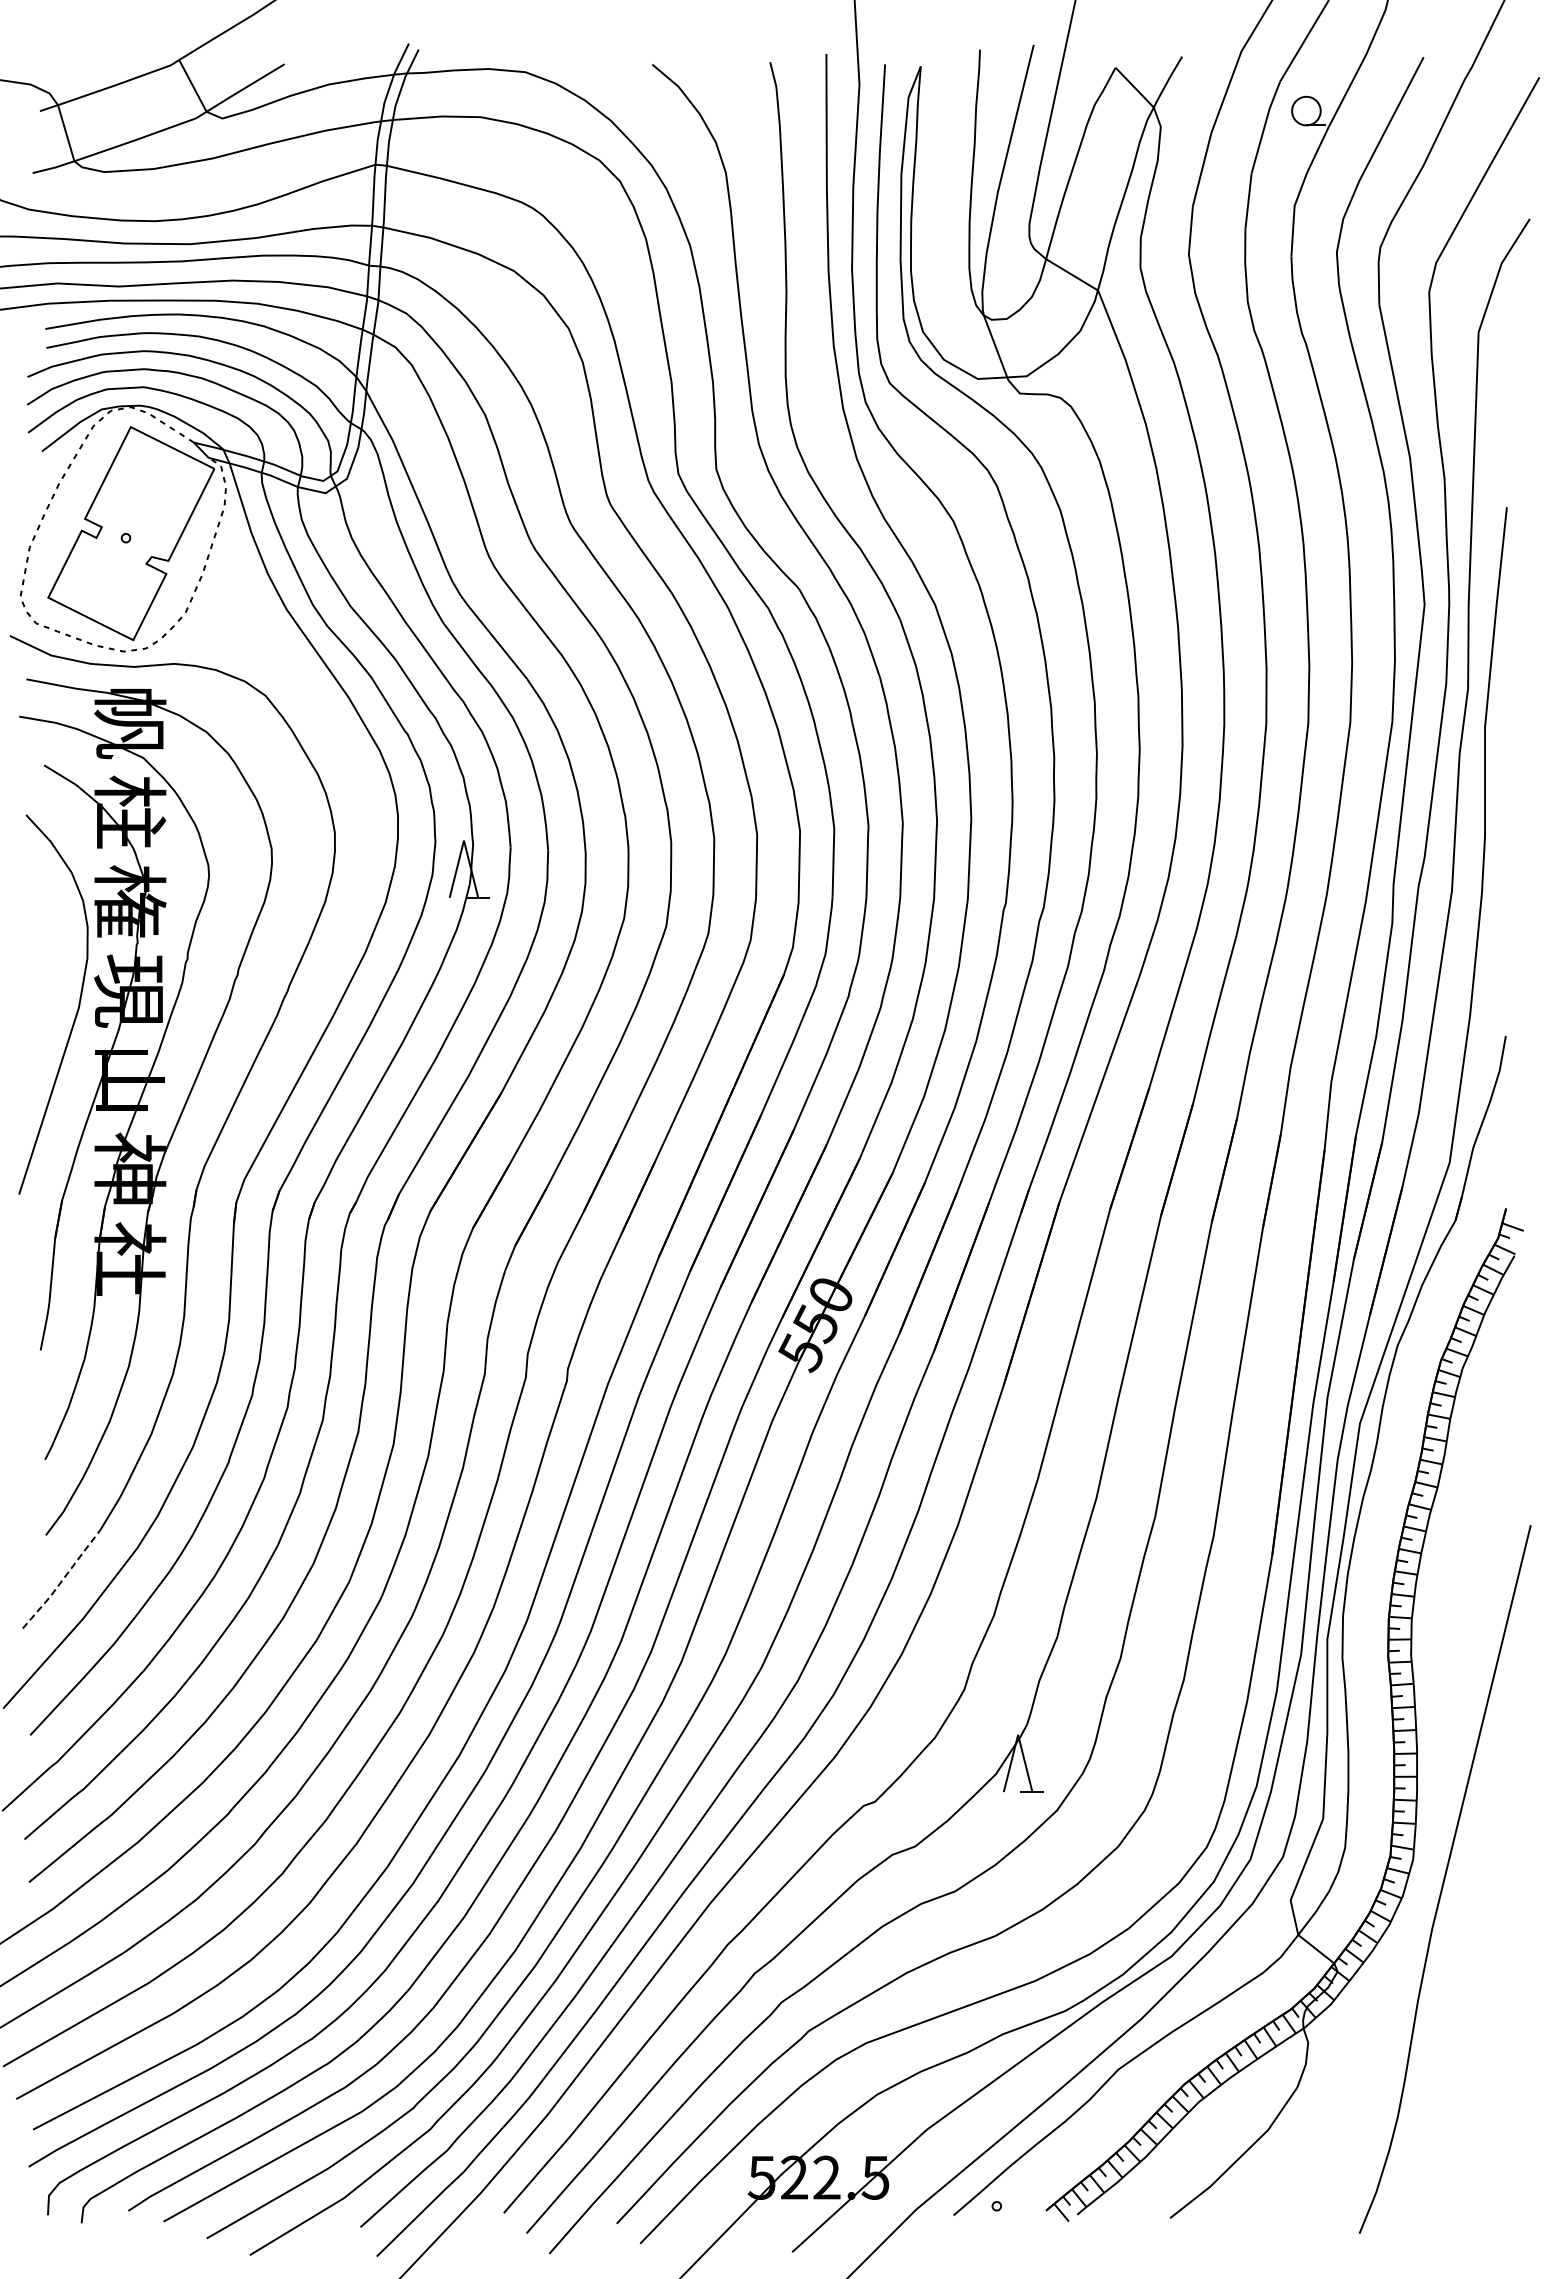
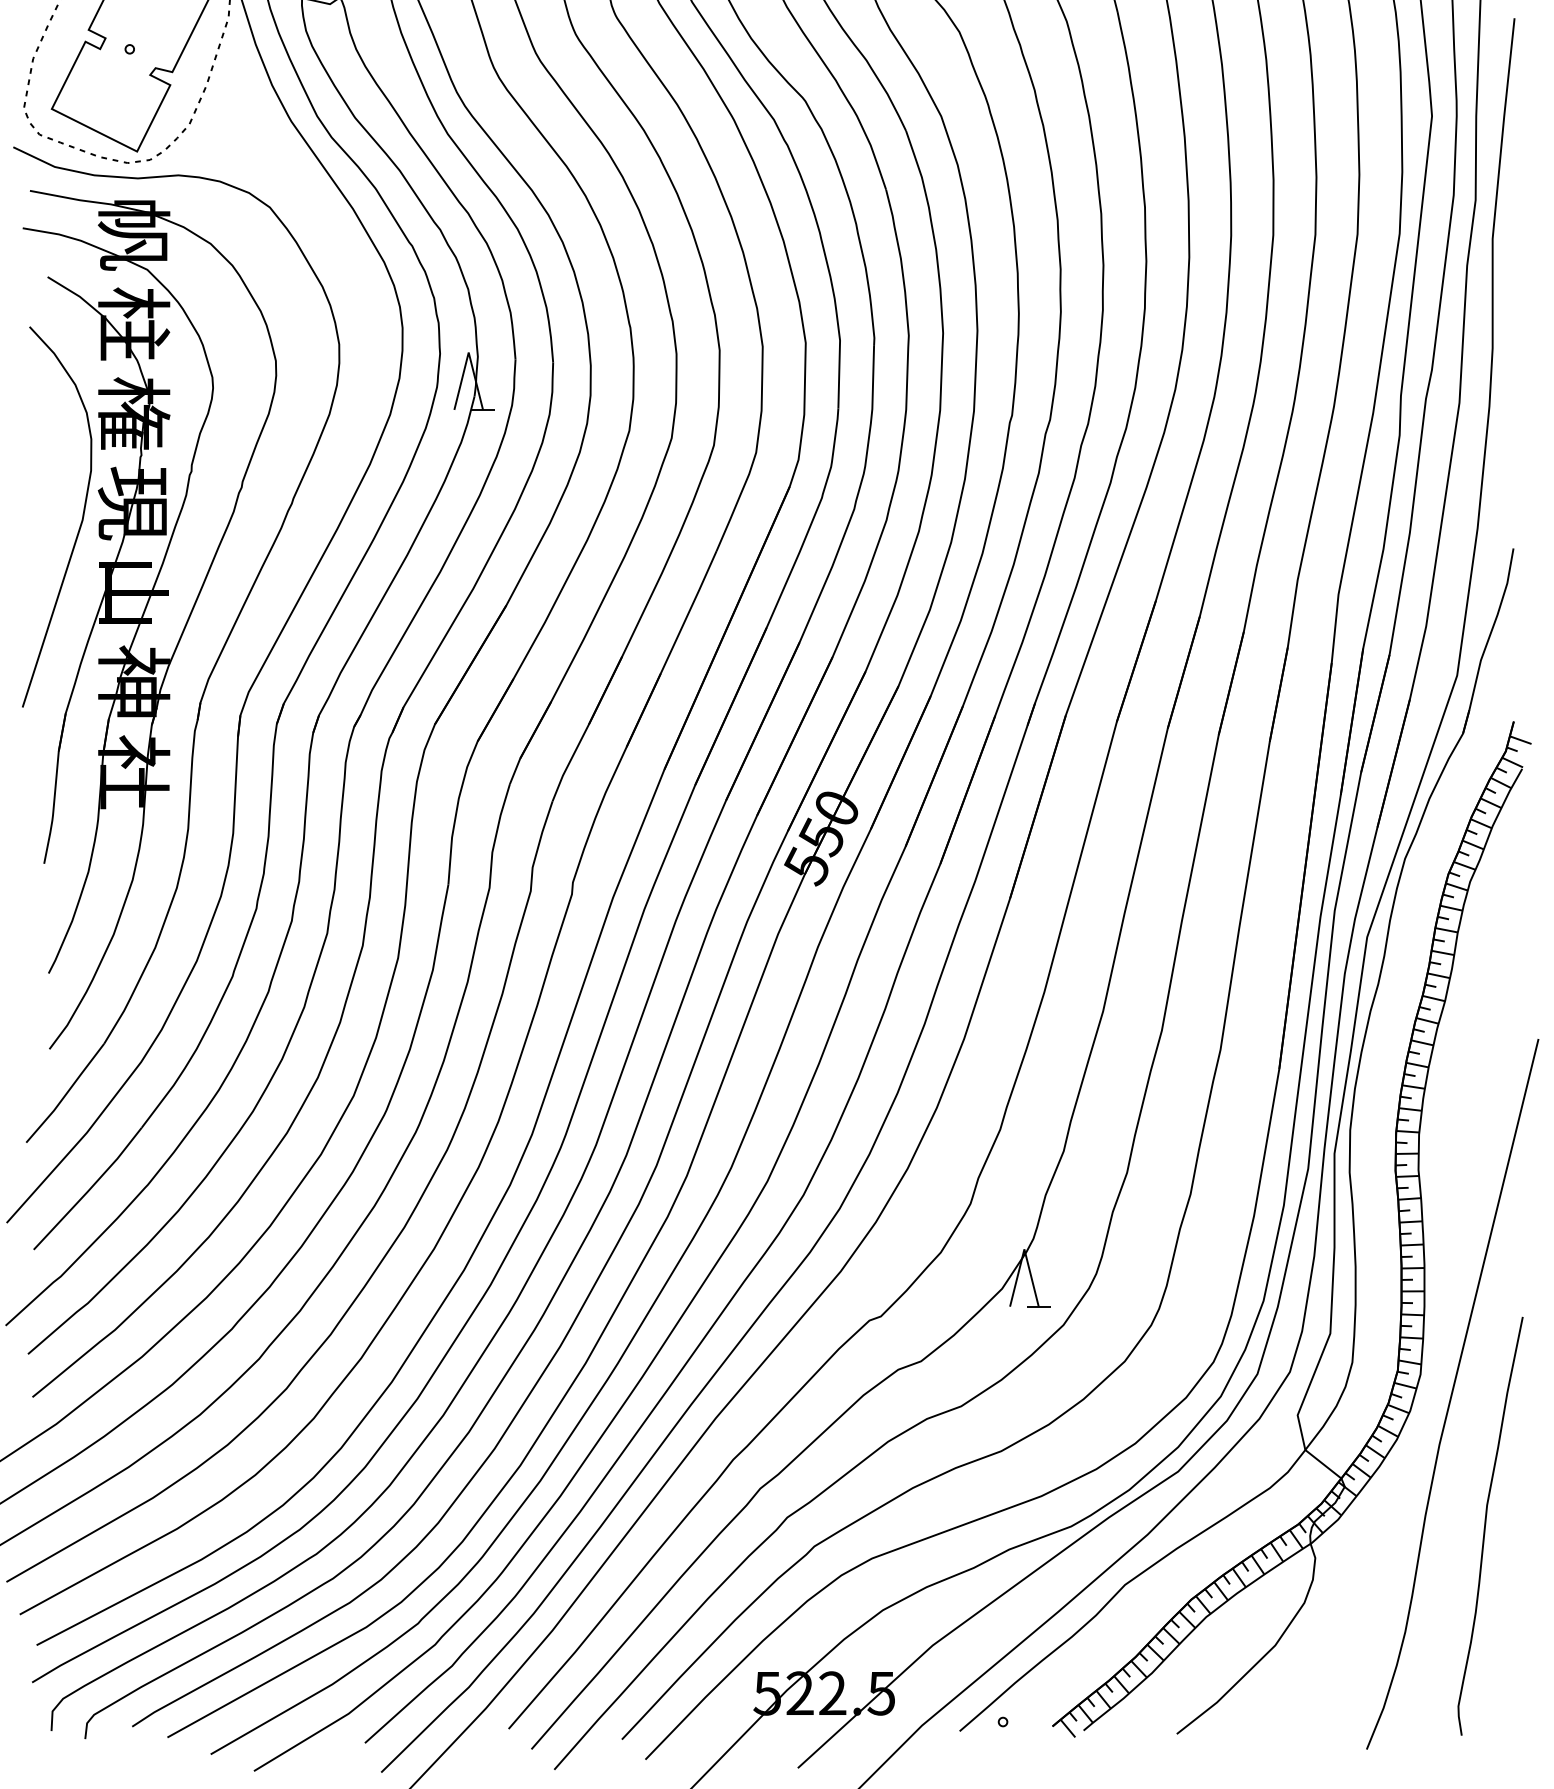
line: (62, 1579) -> (66, 1093), dashed -> solid
curve: (1478, 2010) -> (1486, 1525), added

